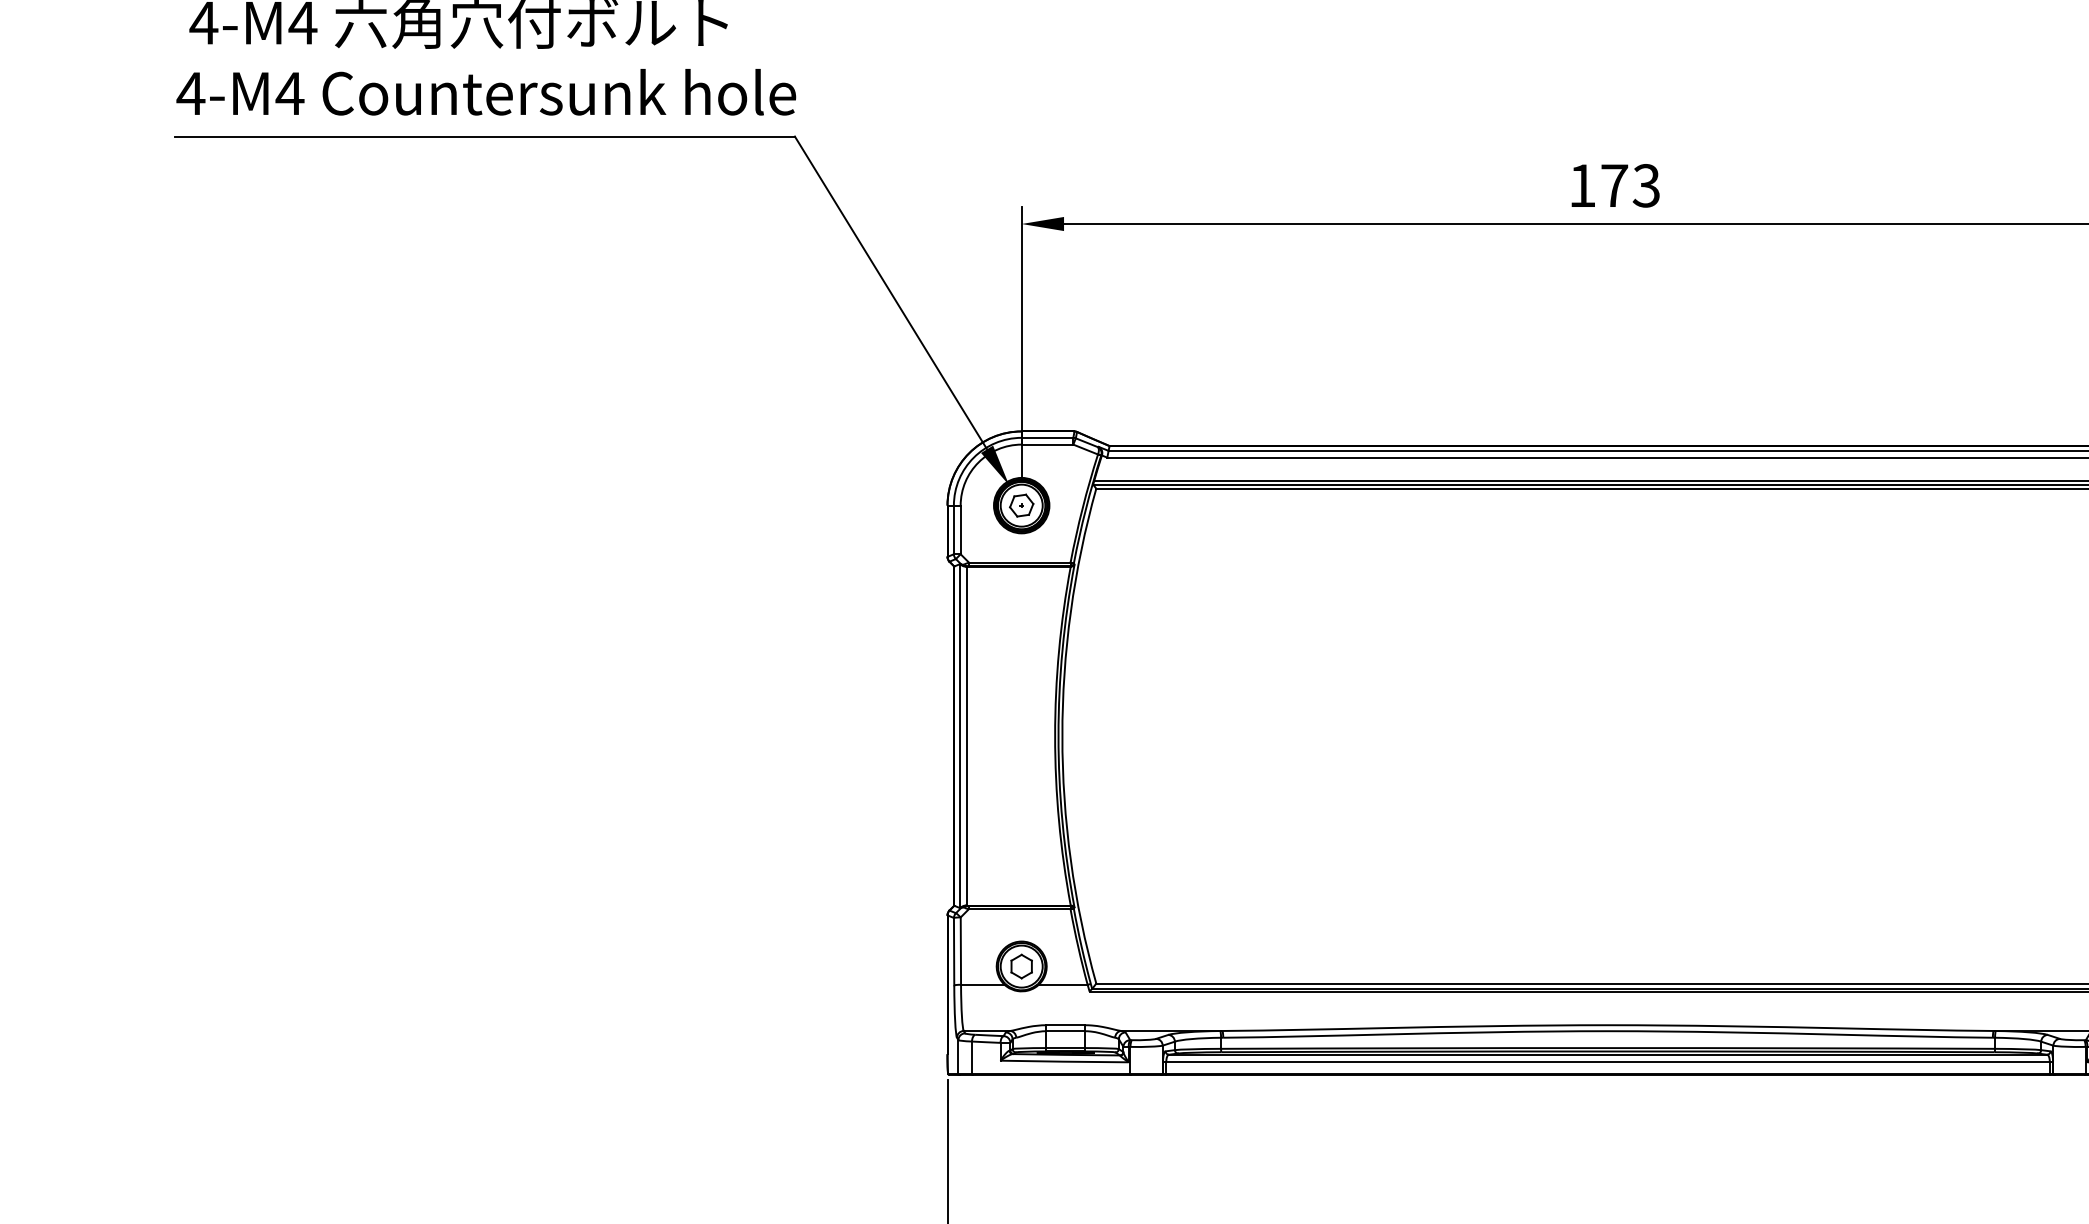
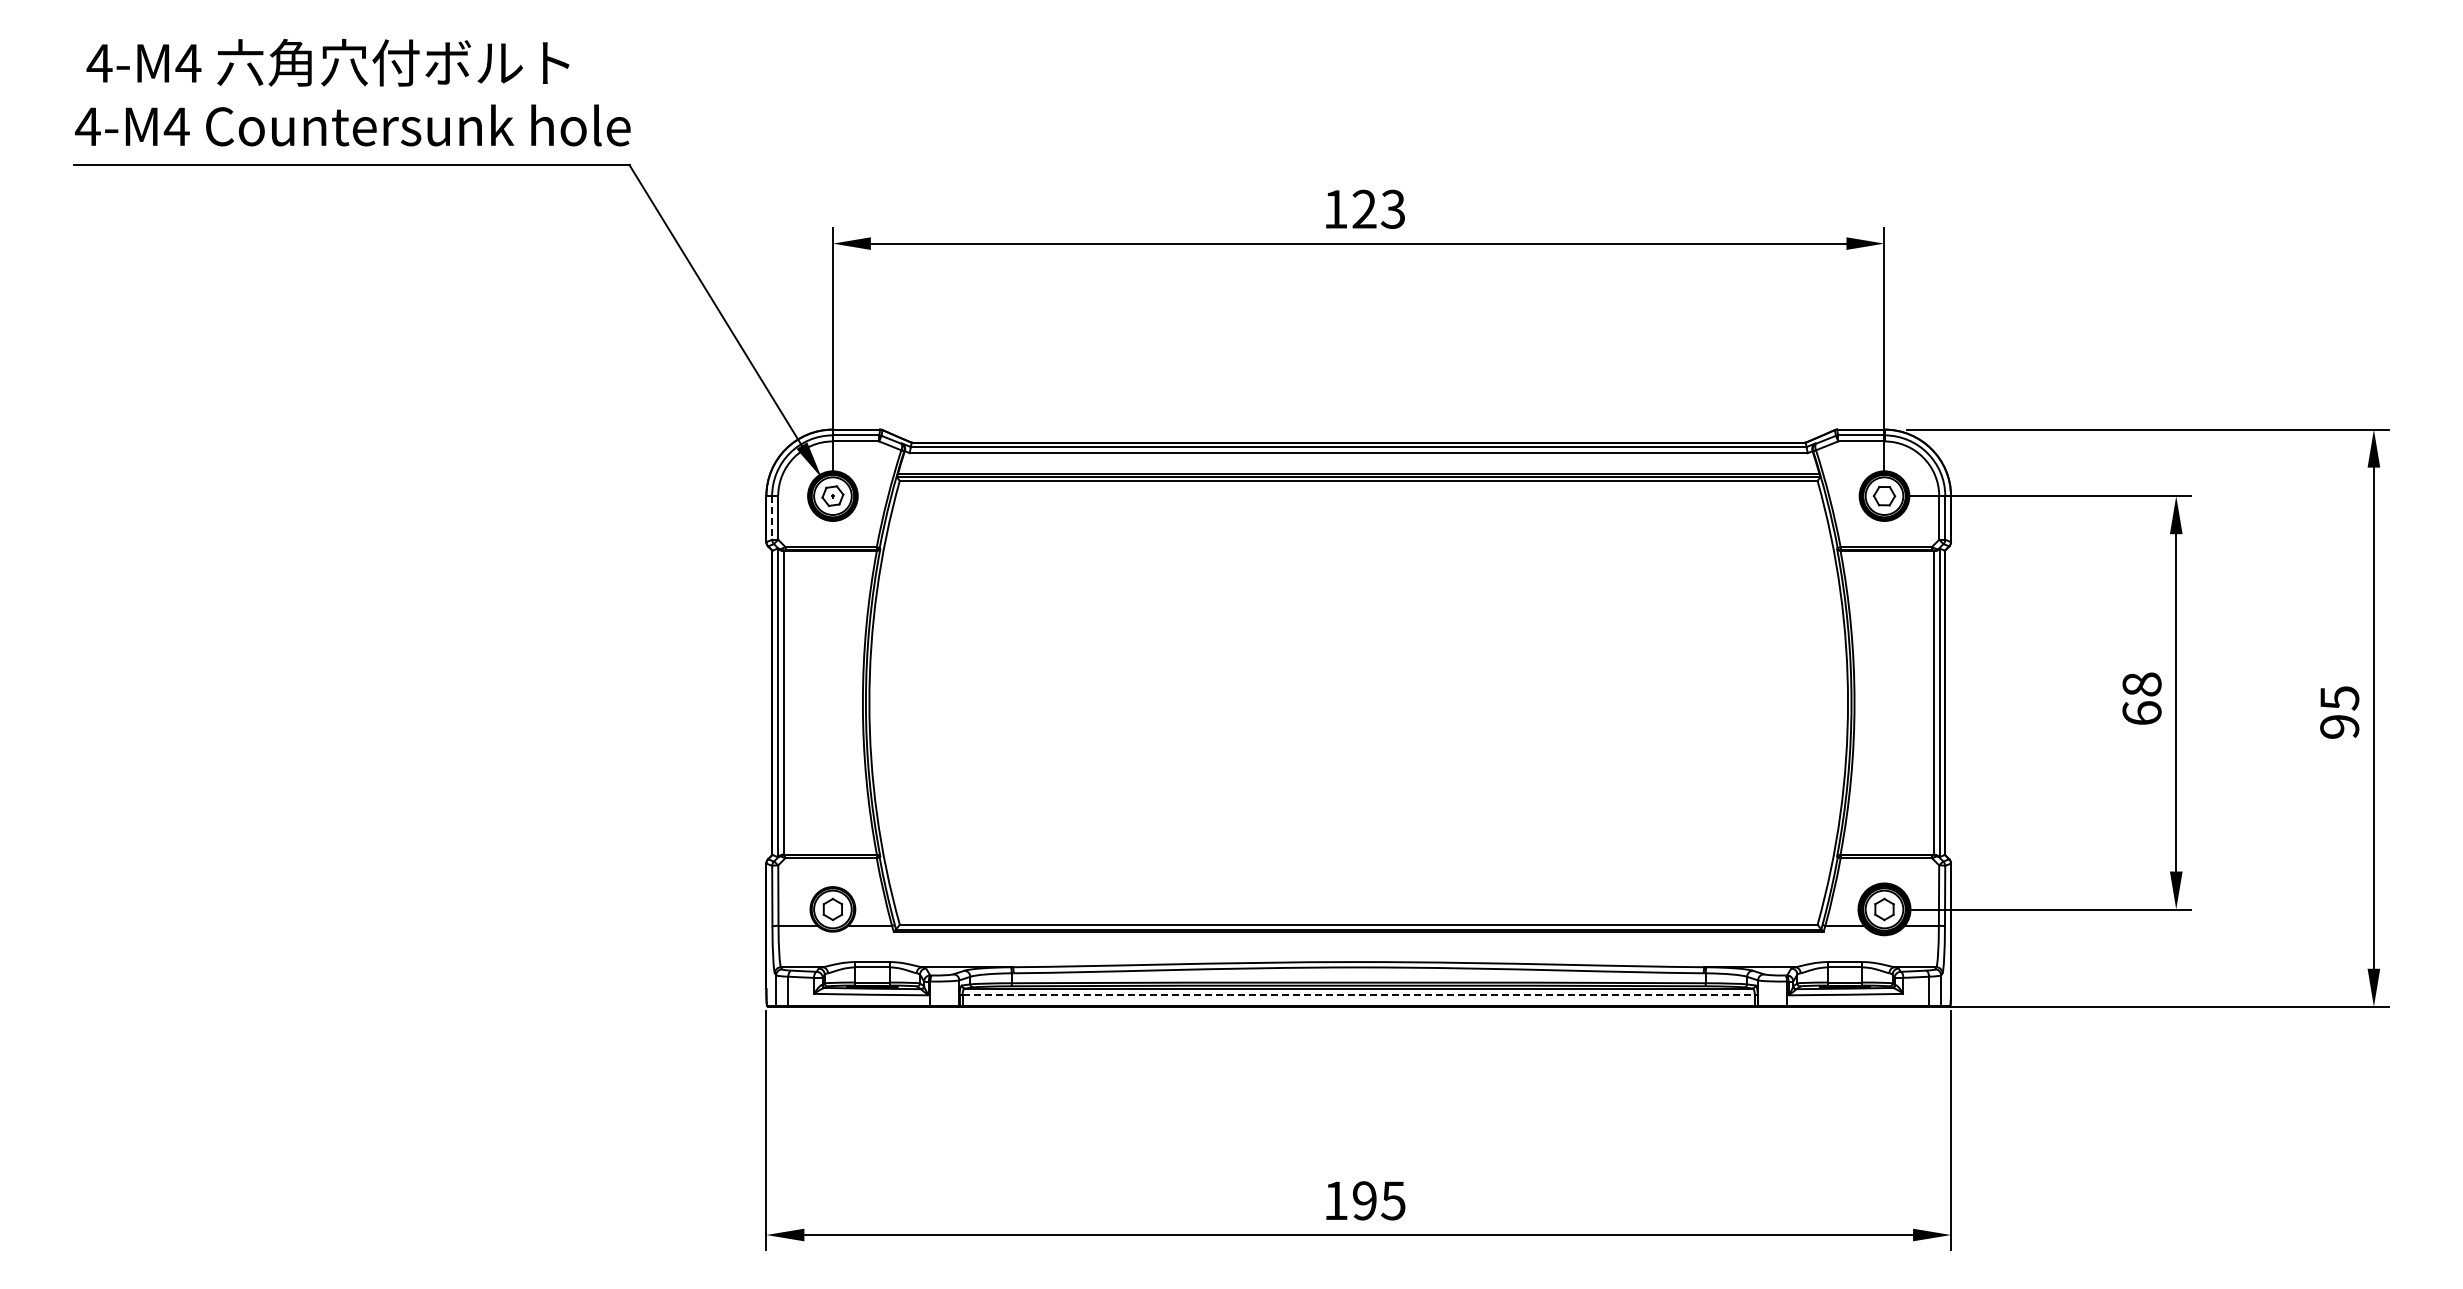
text: (1614, 184) -> (1364, 208), 173 -> 123
line: (954, 529) -> (772, 517), solid -> dashed
line: (1608, 1061) -> (1359, 994), solid -> dashed

